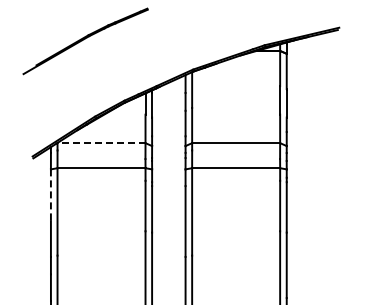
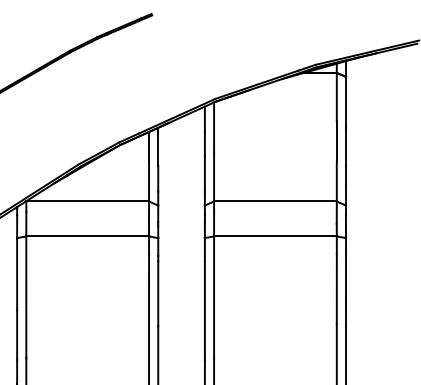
line: (101, 143) -> (87, 201), dashed -> solid
line: (50, 195) -> (16, 274), dashed -> solid

